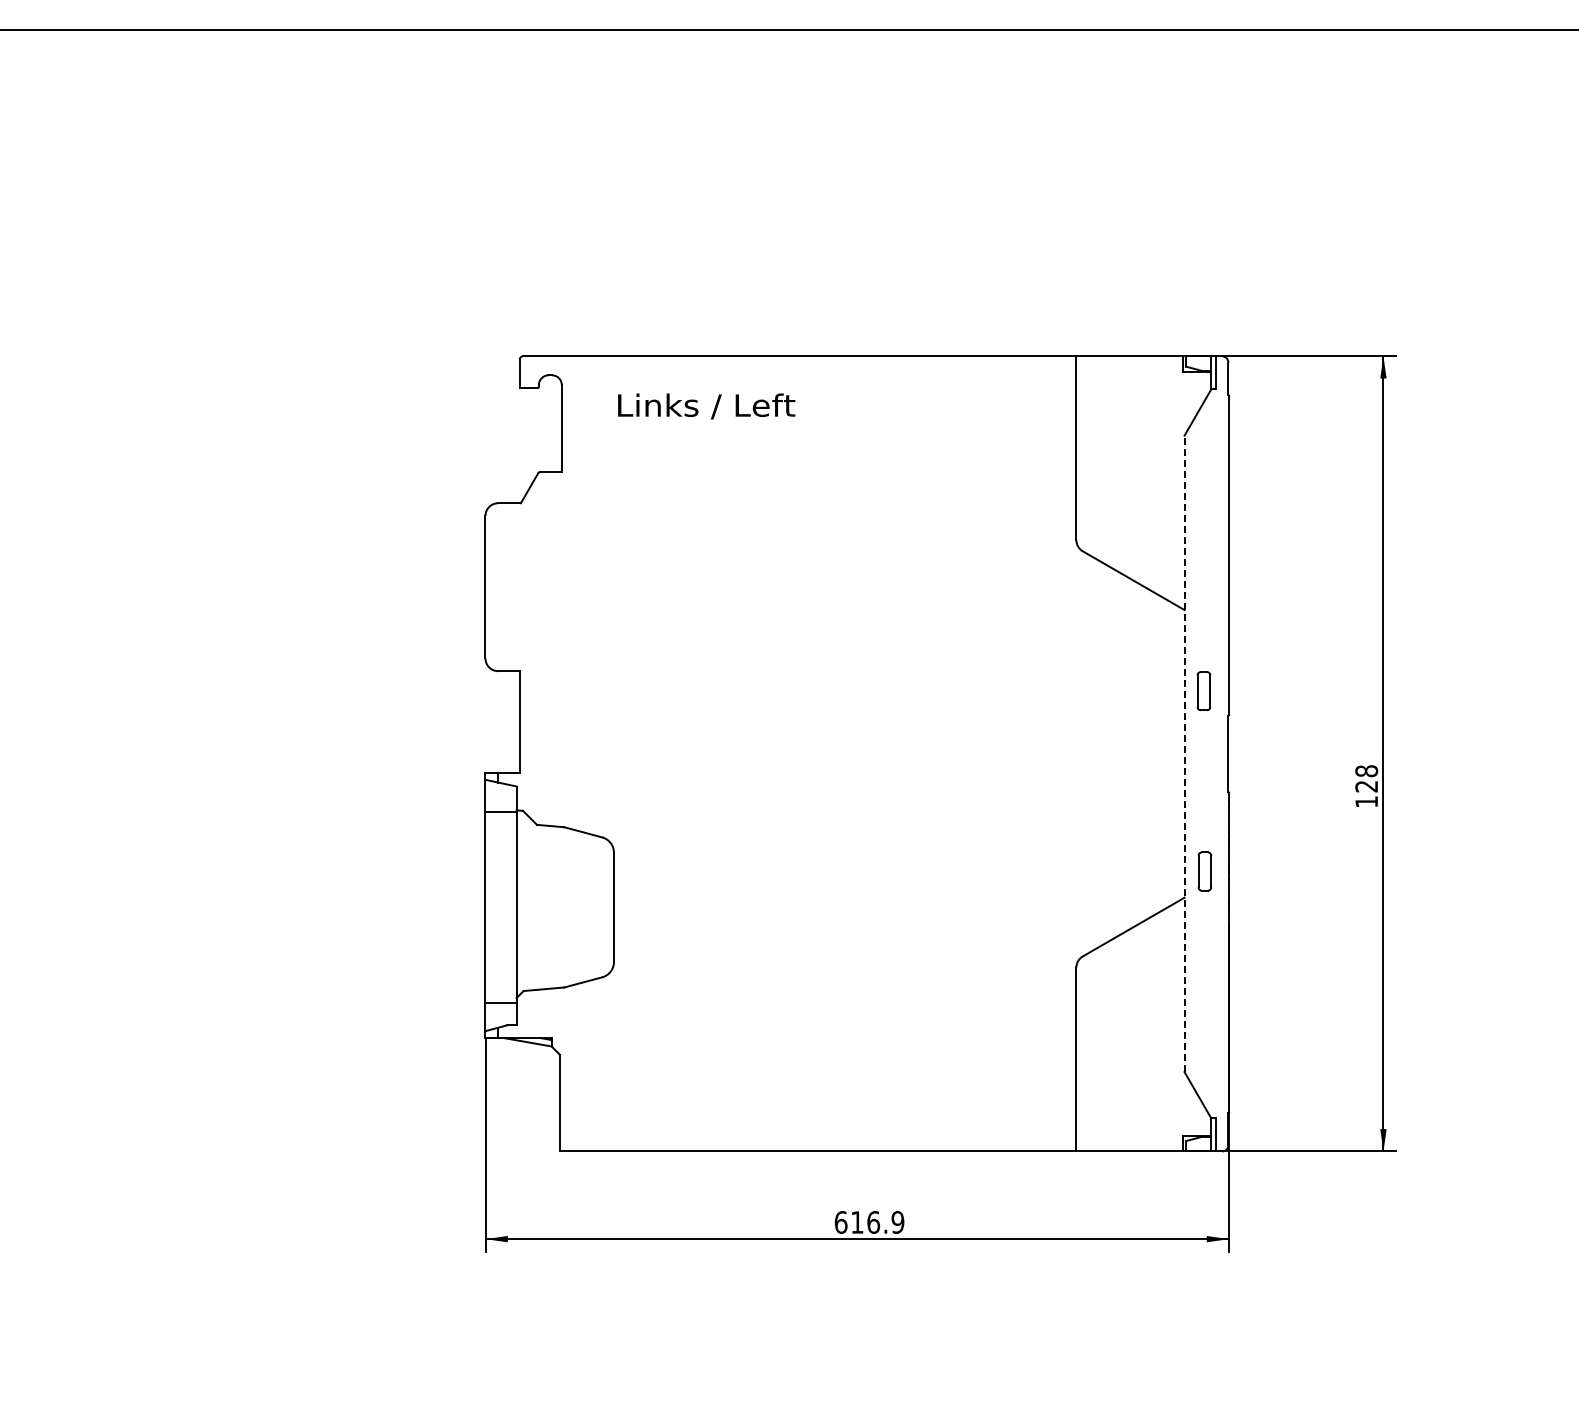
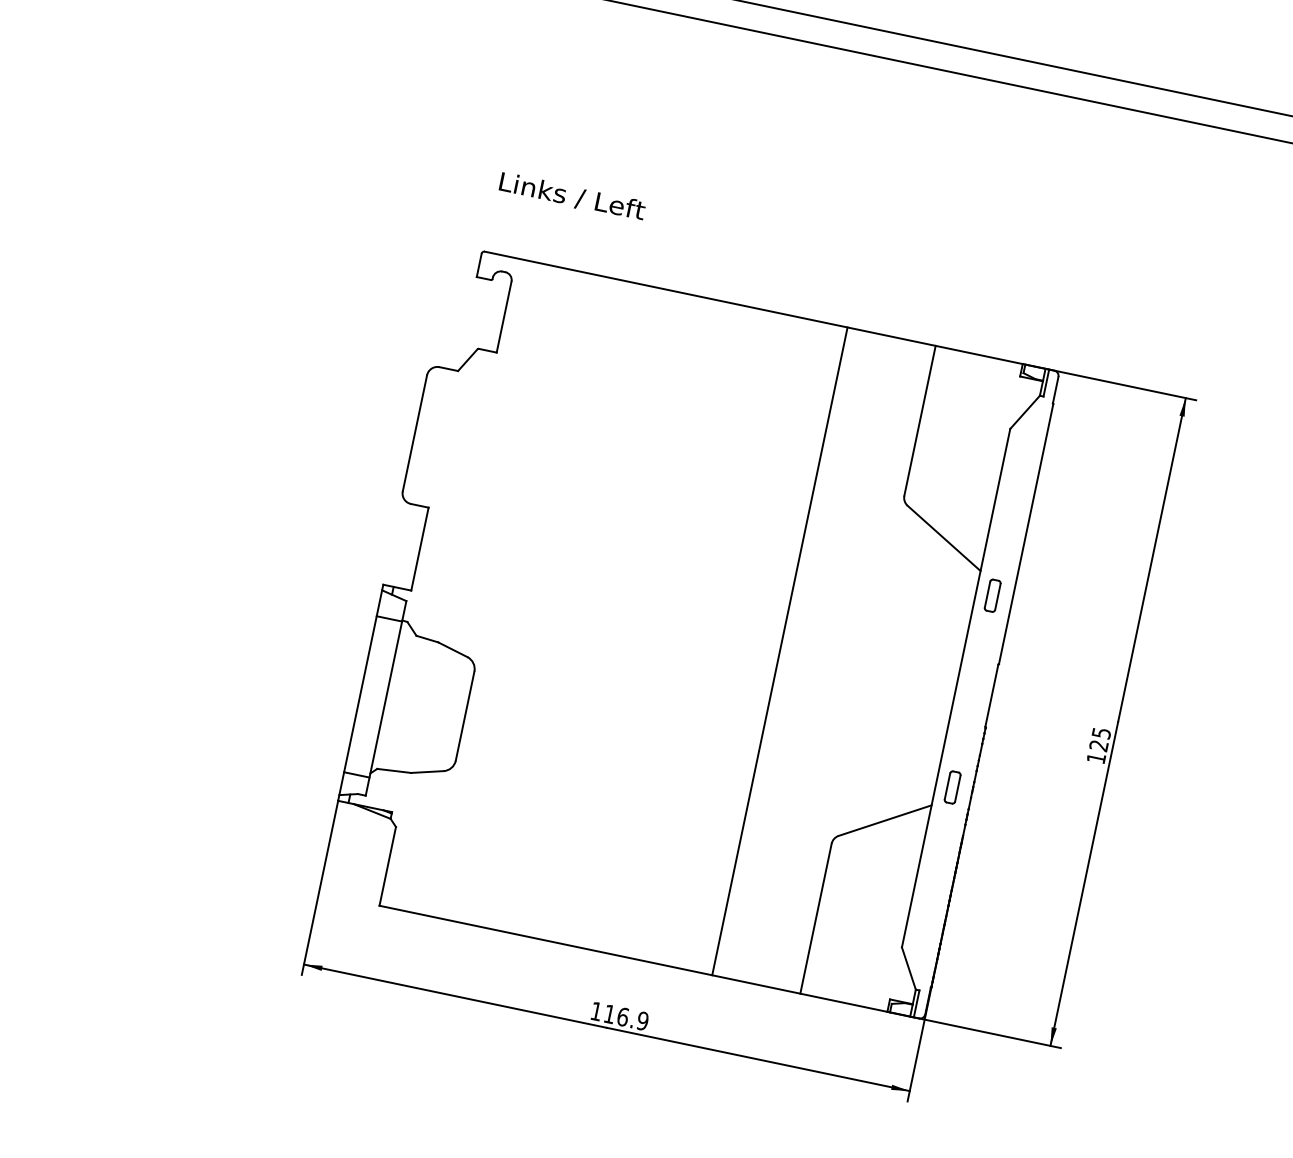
text: (706, 406) -> (572, 197), moved
part: (1203, 691) -> (992, 595), moved
line: (968, 753) -> (780, 651), added
line: (1184, 753) -> (956, 687), dashed -> solid
text: (1366, 771) -> (1101, 733), 128 -> 125
text: (840, 1222) -> (596, 1011), 616.9 -> 116.9

